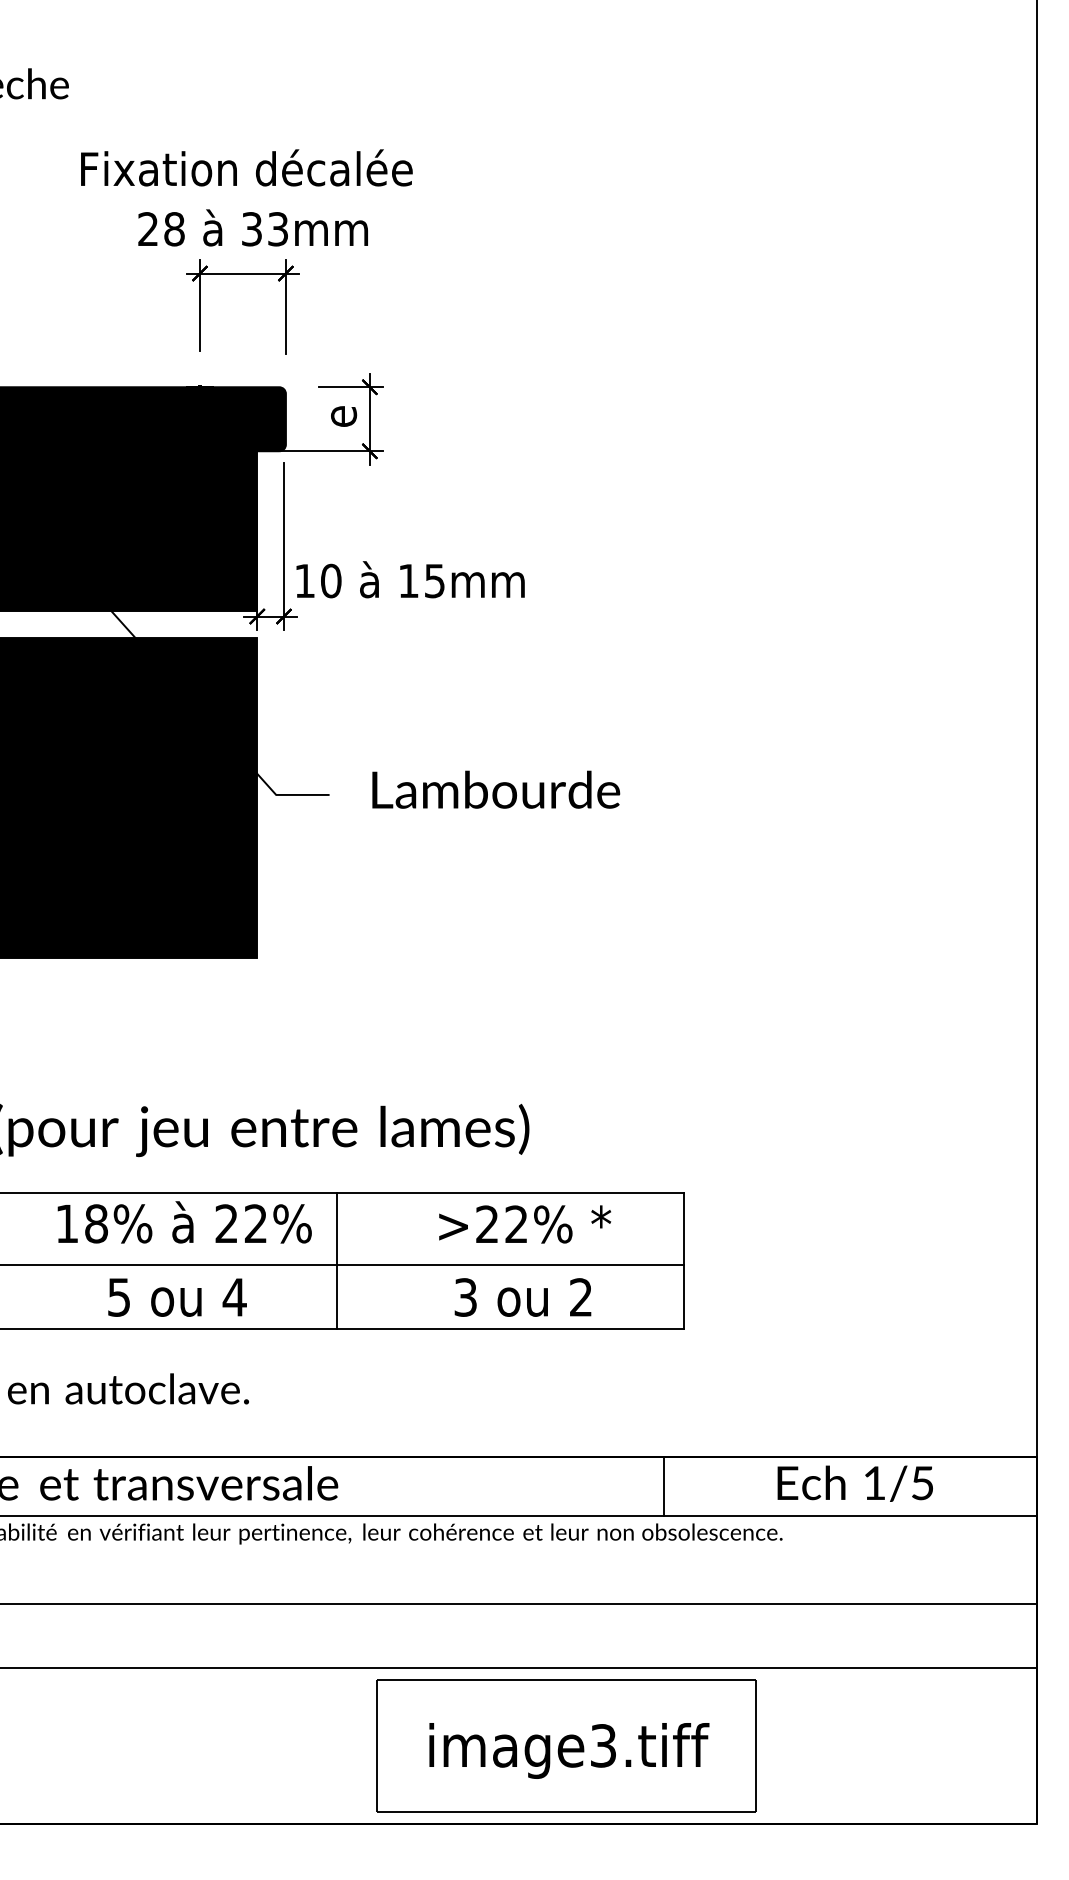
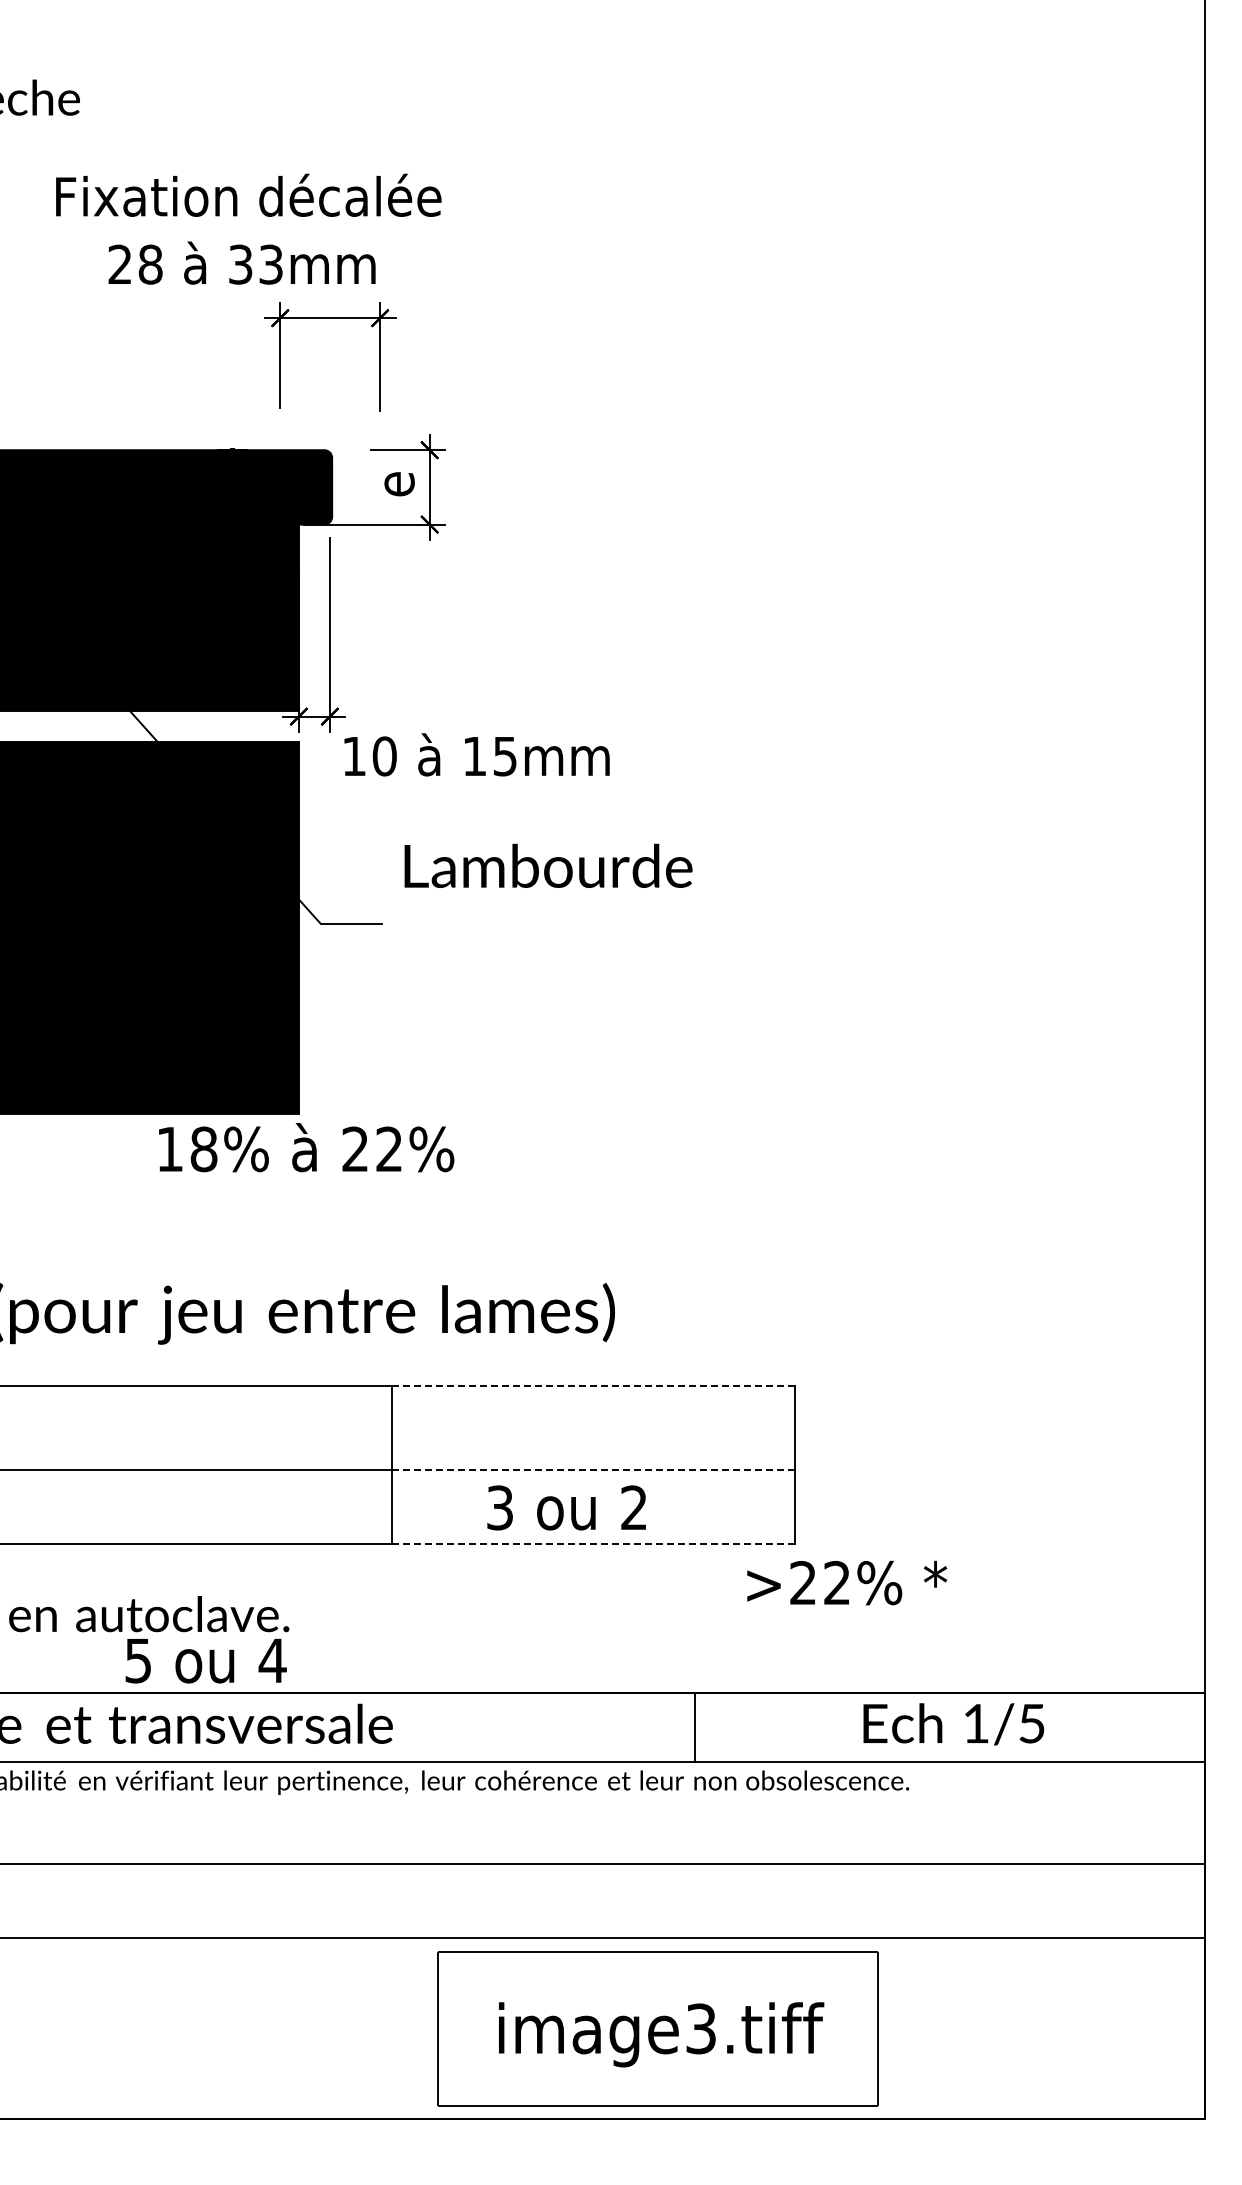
text: (246, 167) -> (248, 194), moved
text: (252, 227) -> (241, 262), moved
part: (243, 273) -> (330, 318), moved
text: (410, 579) -> (476, 754), moved
text: (496, 789) -> (548, 865), moved
line: (510, 1193) -> (593, 1386), solid -> dashed
text: (184, 1222) -> (306, 1147), moved
text: (525, 1223) -> (847, 1582), moved
line: (510, 1264) -> (593, 1469), solid -> dashed
text: (522, 1297) -> (566, 1507), moved
text: (176, 1298) -> (205, 1661), moved
line: (510, 1328) -> (593, 1544), solid -> dashed
text: (855, 1483) -> (953, 1724), moved
line: (664, 1486) -> (695, 1727), moved

